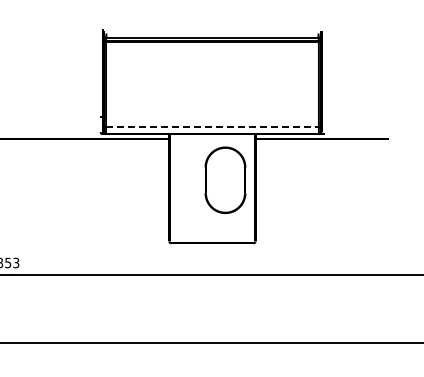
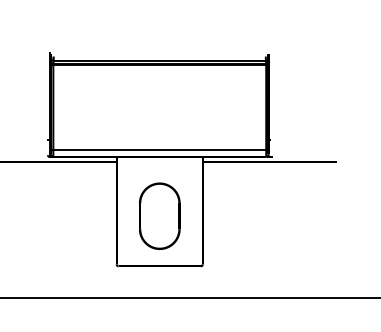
line: (212, 127) -> (159, 150), dashed -> solid
part: (225, 179) -> (159, 215), moved

